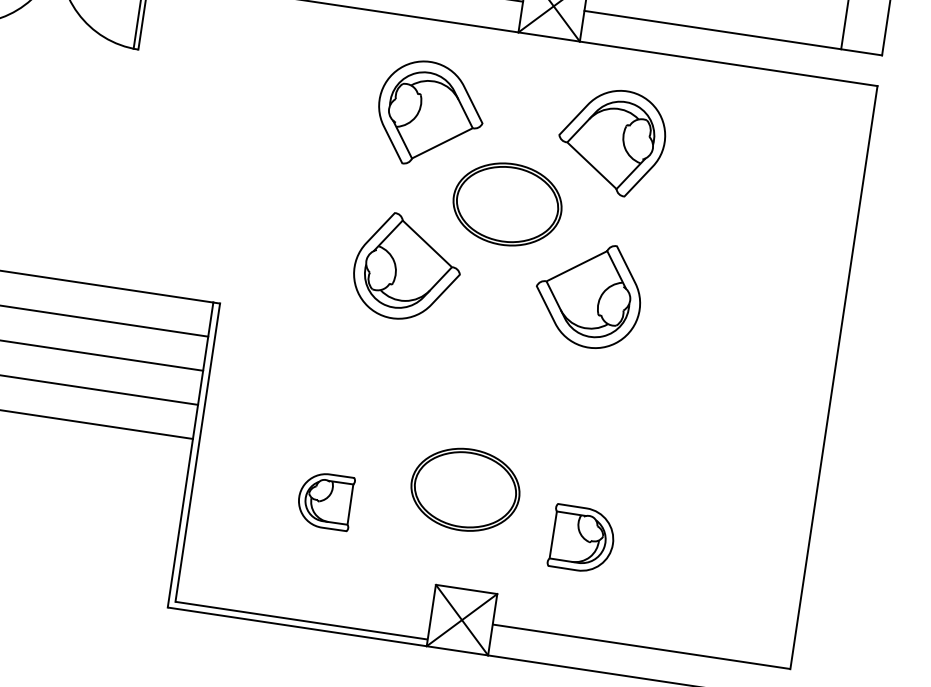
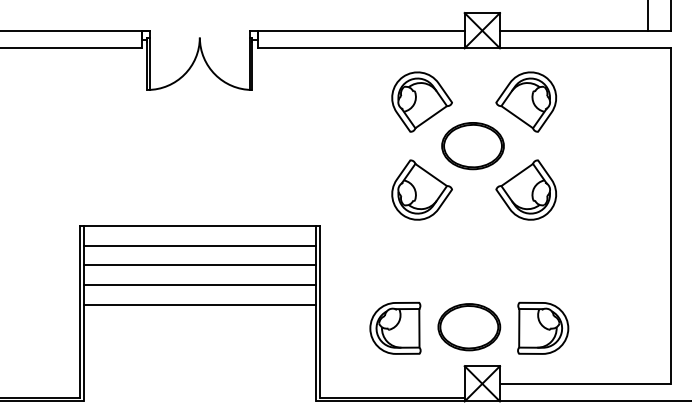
part: (465, 490) -> (469, 327), moved
part: (325, 499) -> (395, 327), size x1.67
part: (582, 538) -> (543, 327), size x1.43

